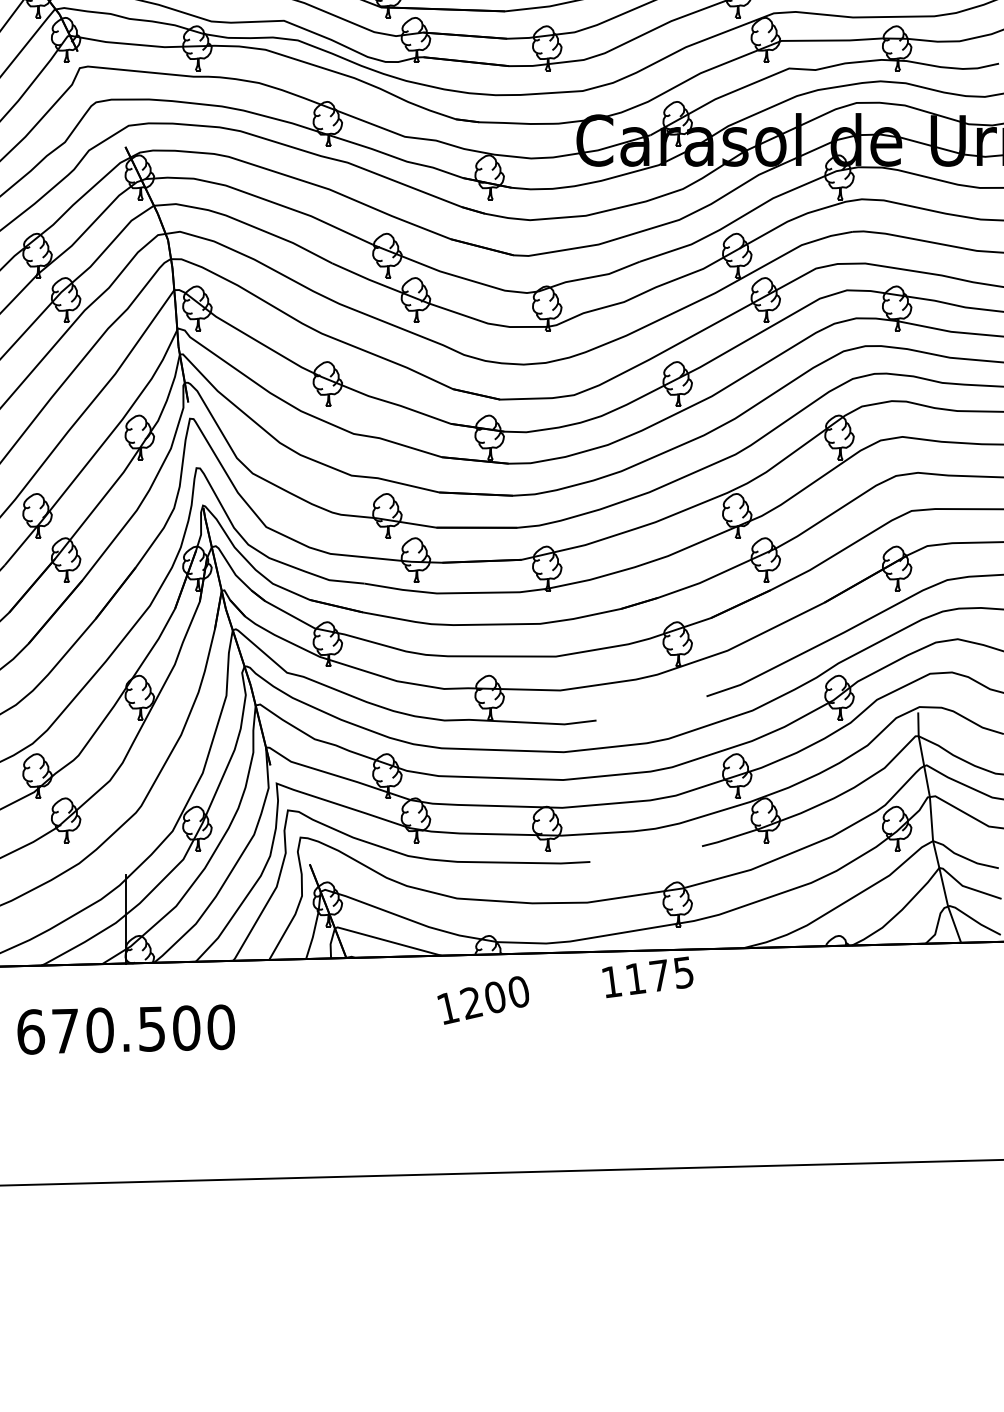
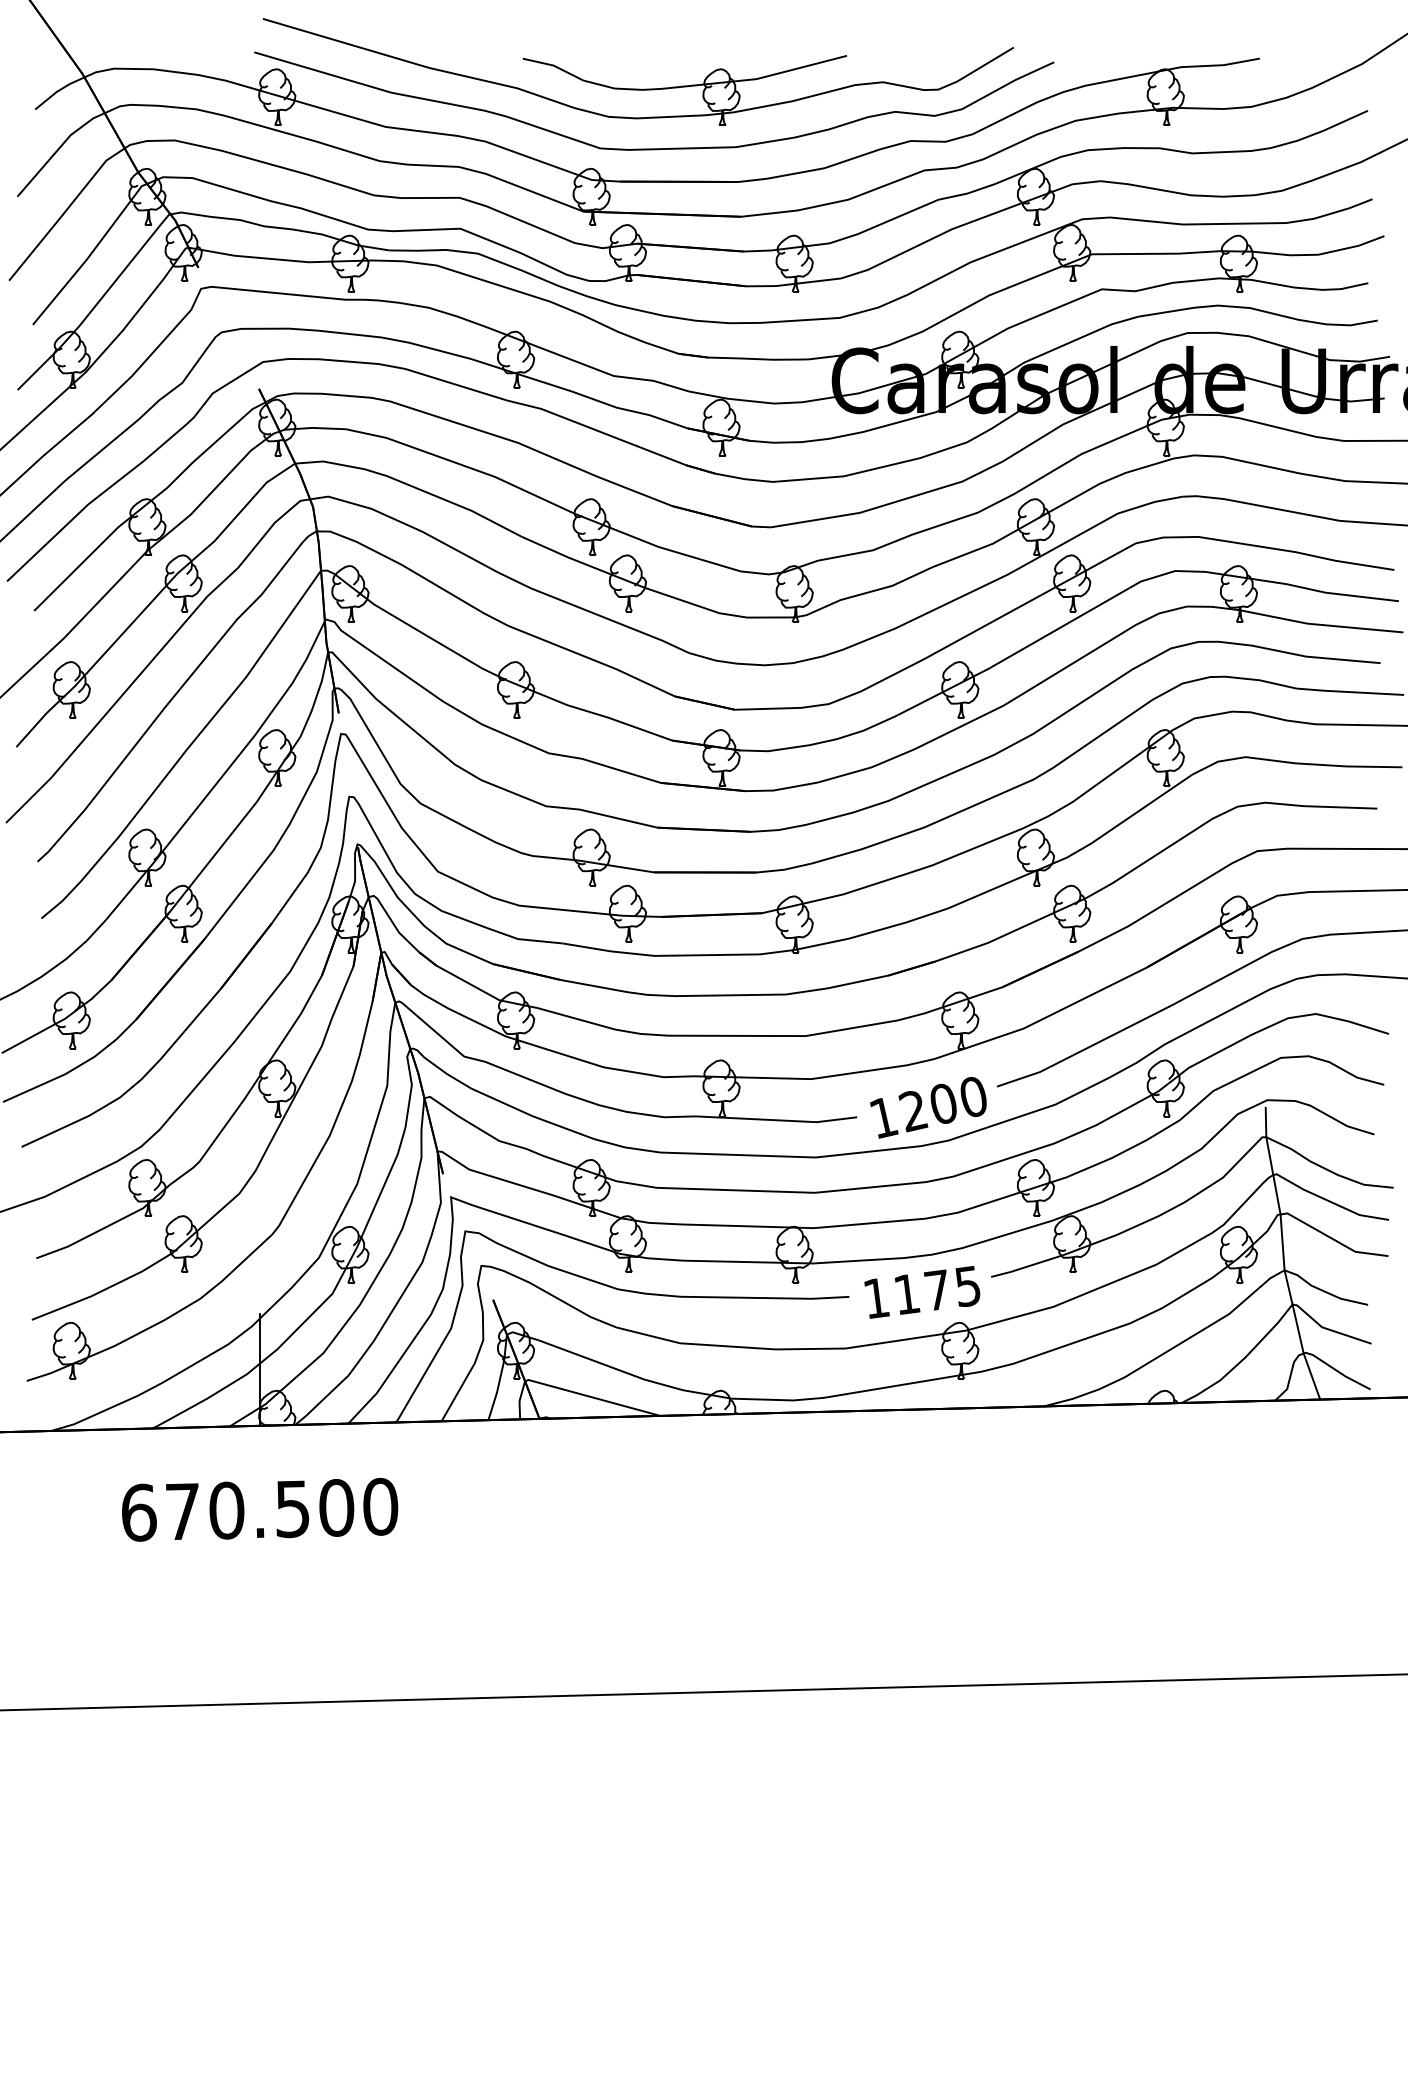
text: (647, 977) -> (922, 1292), moved
text: (483, 1000) -> (928, 1107), moved

